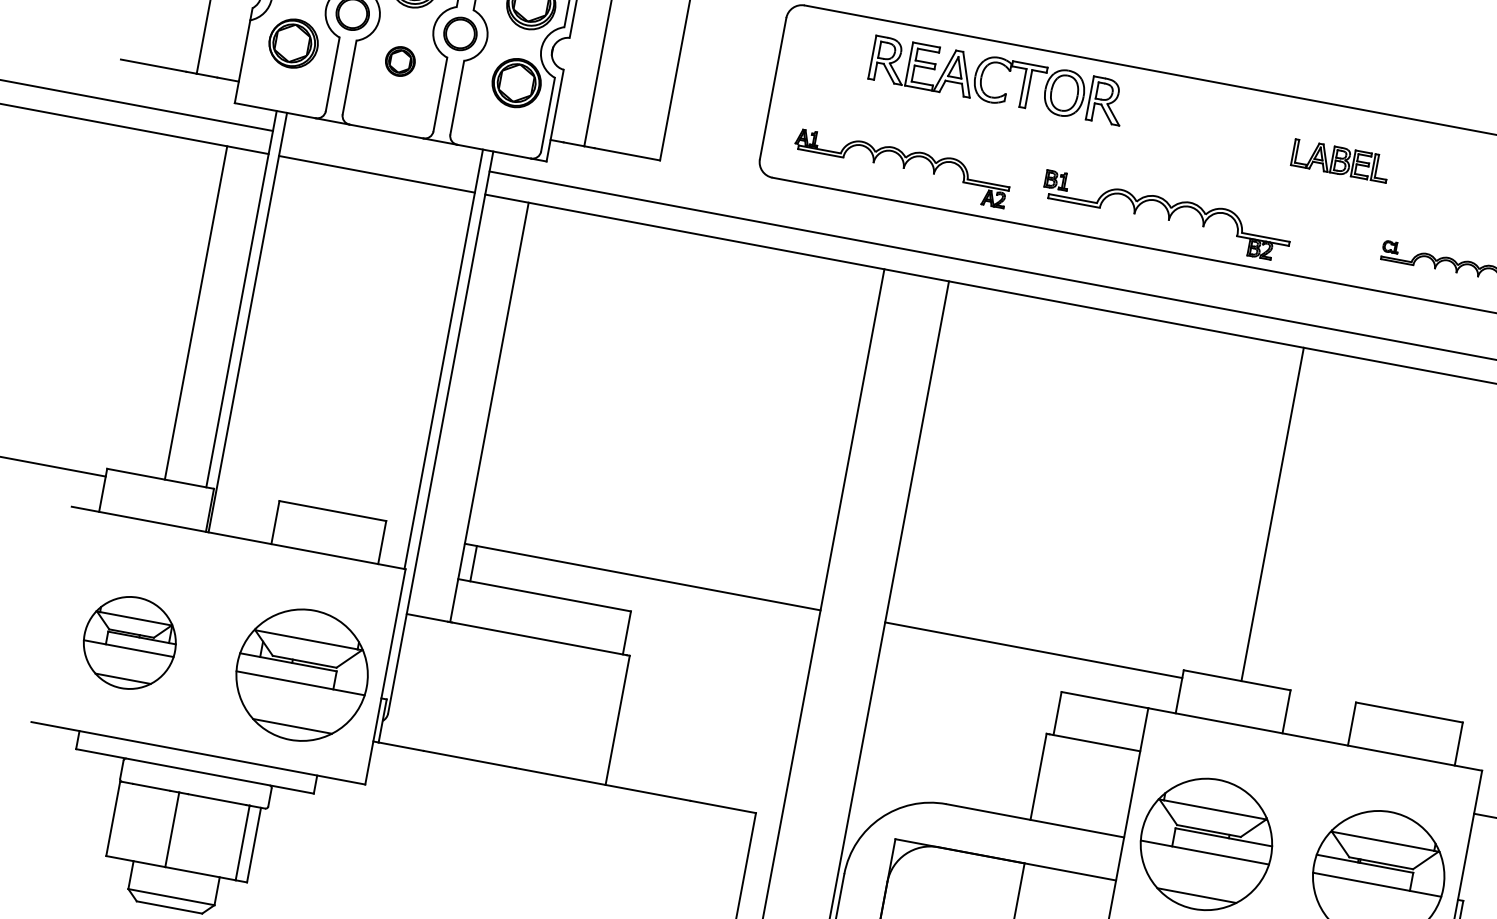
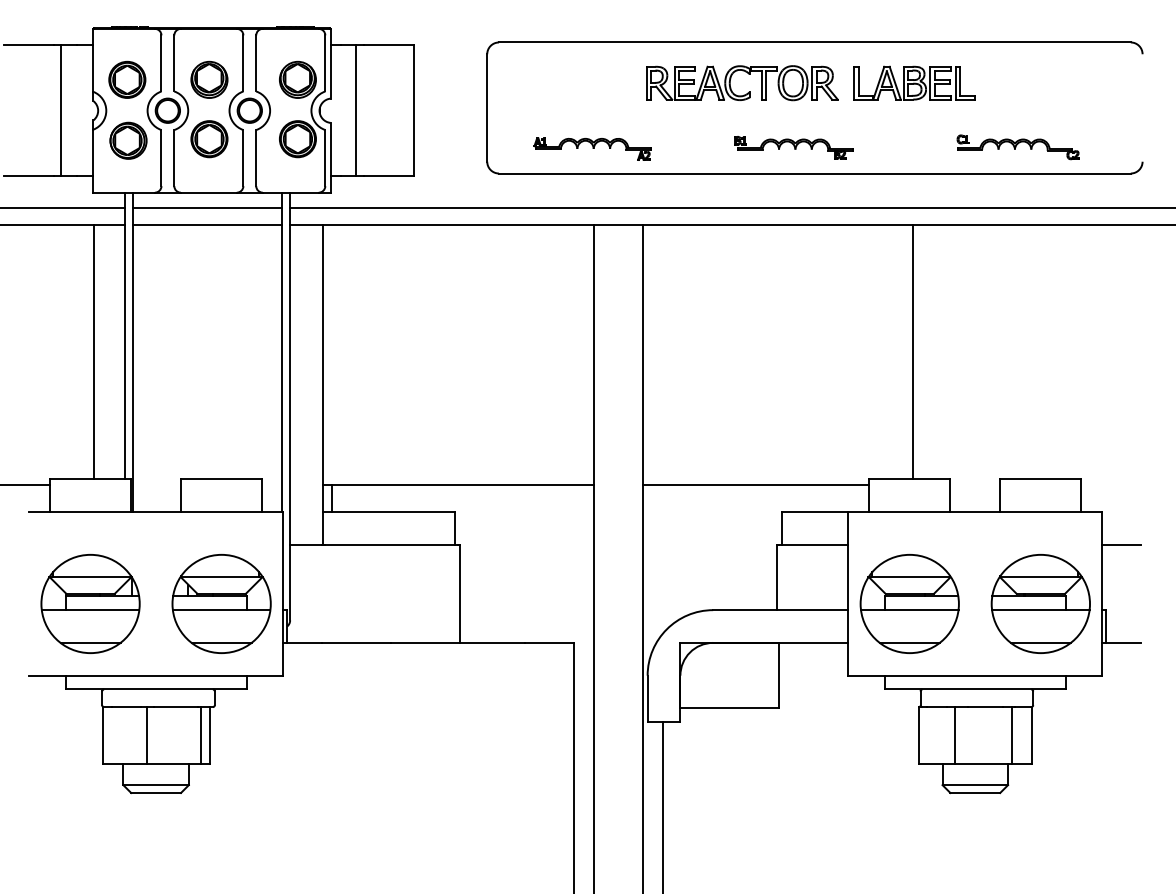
part: (400, 61) -> (209, 139), size x1.67
part: (1002, 94) -> (747, 92), moved
line: (381, 150) -> (207, 207), added
part: (1340, 160) -> (914, 82), size x1.67
part: (901, 167) -> (592, 148), size x0.71
part: (1165, 215) -> (793, 147), size x0.62
part: (129, 642) -> (90, 603), size x1.43

